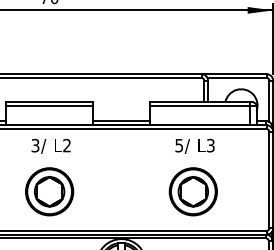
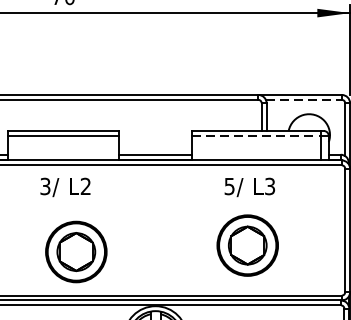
line: (237, 78) -> (304, 100), solid -> dashed
line: (200, 106) -> (256, 136), solid -> dashed
part: (49, 191) -> (76, 251), moved

